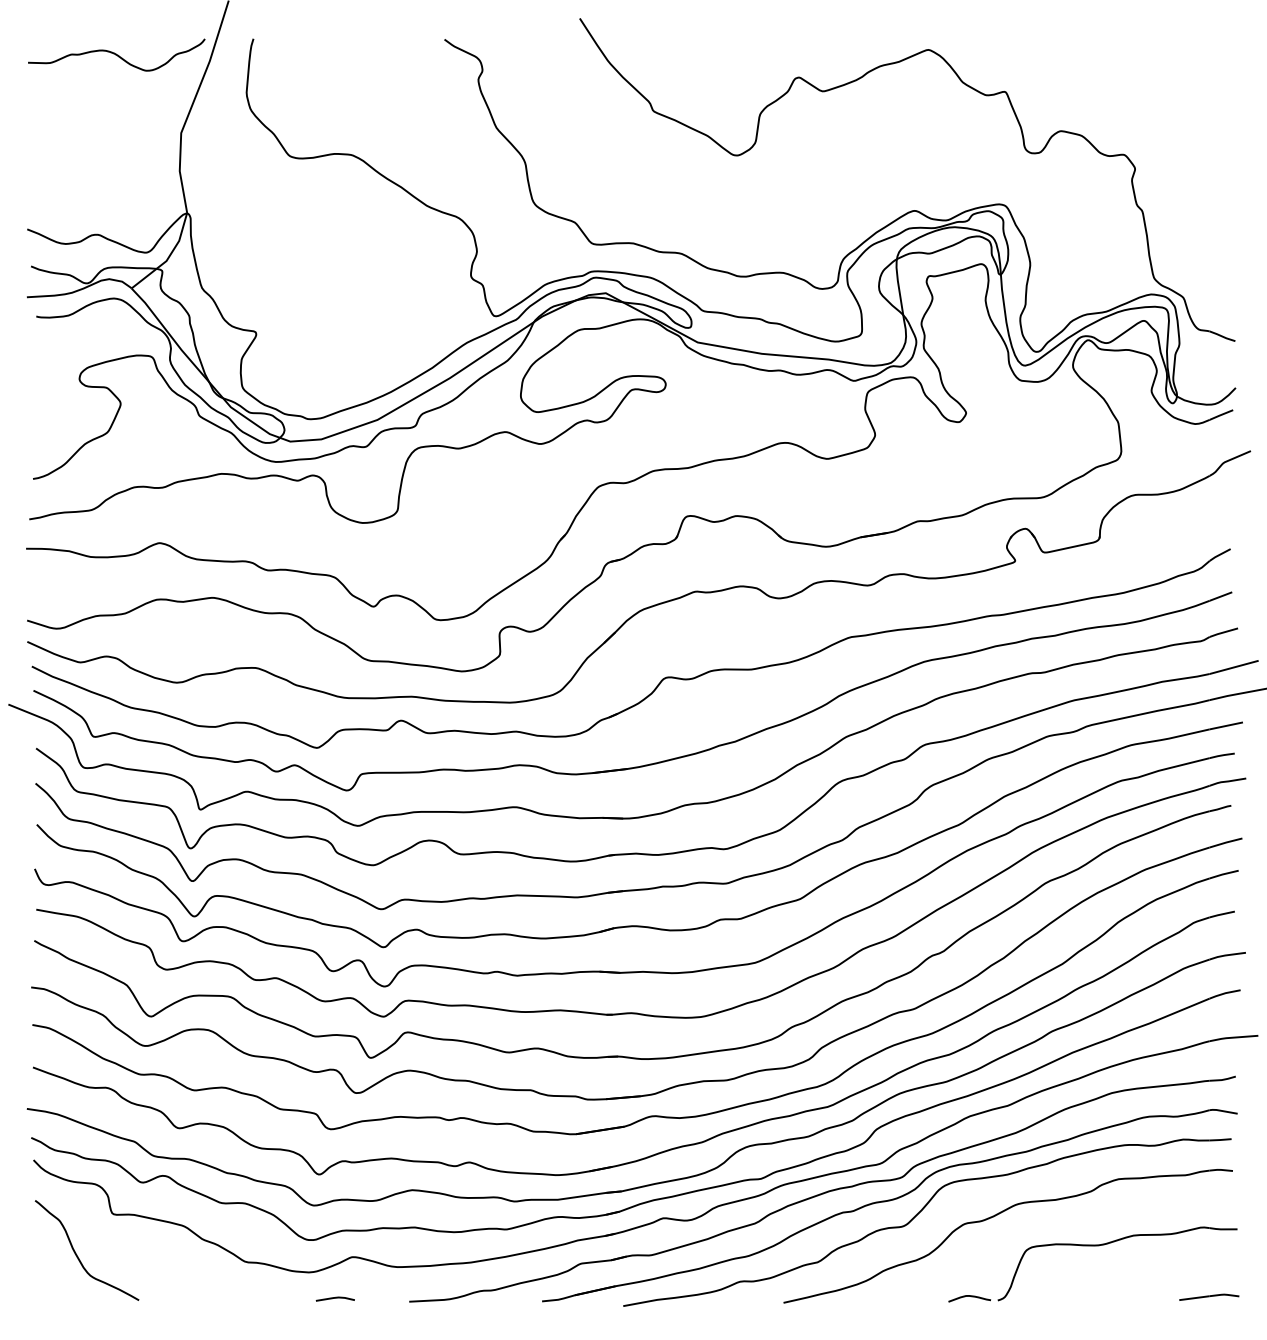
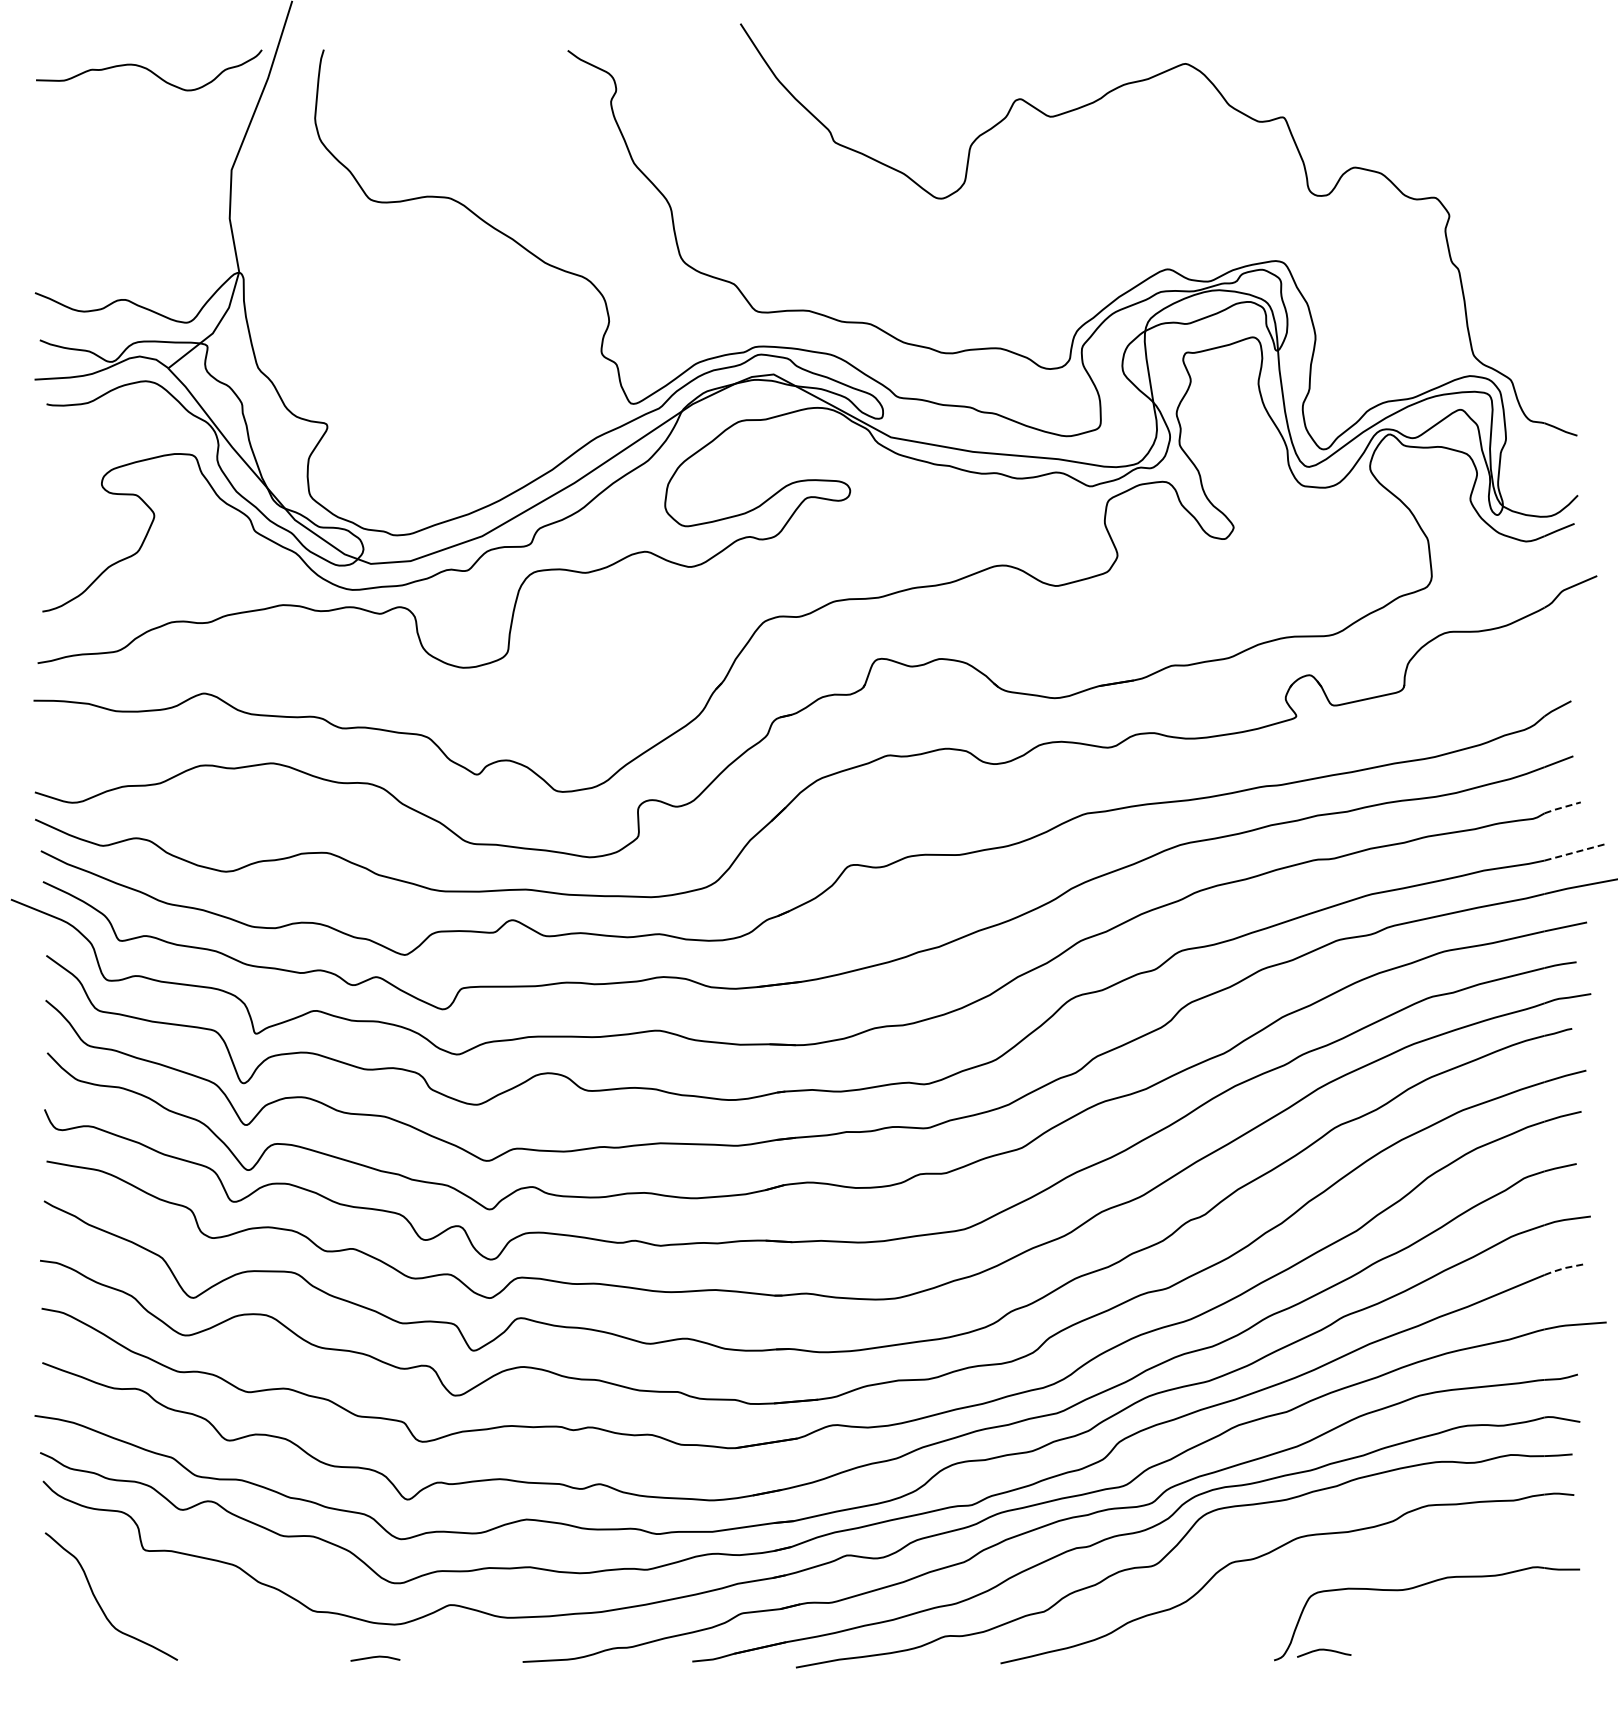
line: (1223, 632) -> (1562, 807), solid -> dashed
line: (1234, 667) -> (1576, 852), solid -> dashed
line: (1224, 993) -> (1563, 1268), solid -> dashed
curve: (969, 1296) -> (1324, 1650), moved
part: (1208, 1297) -> (1543, 1656), removed
line: (335, 1298) -> (375, 1657), moved

